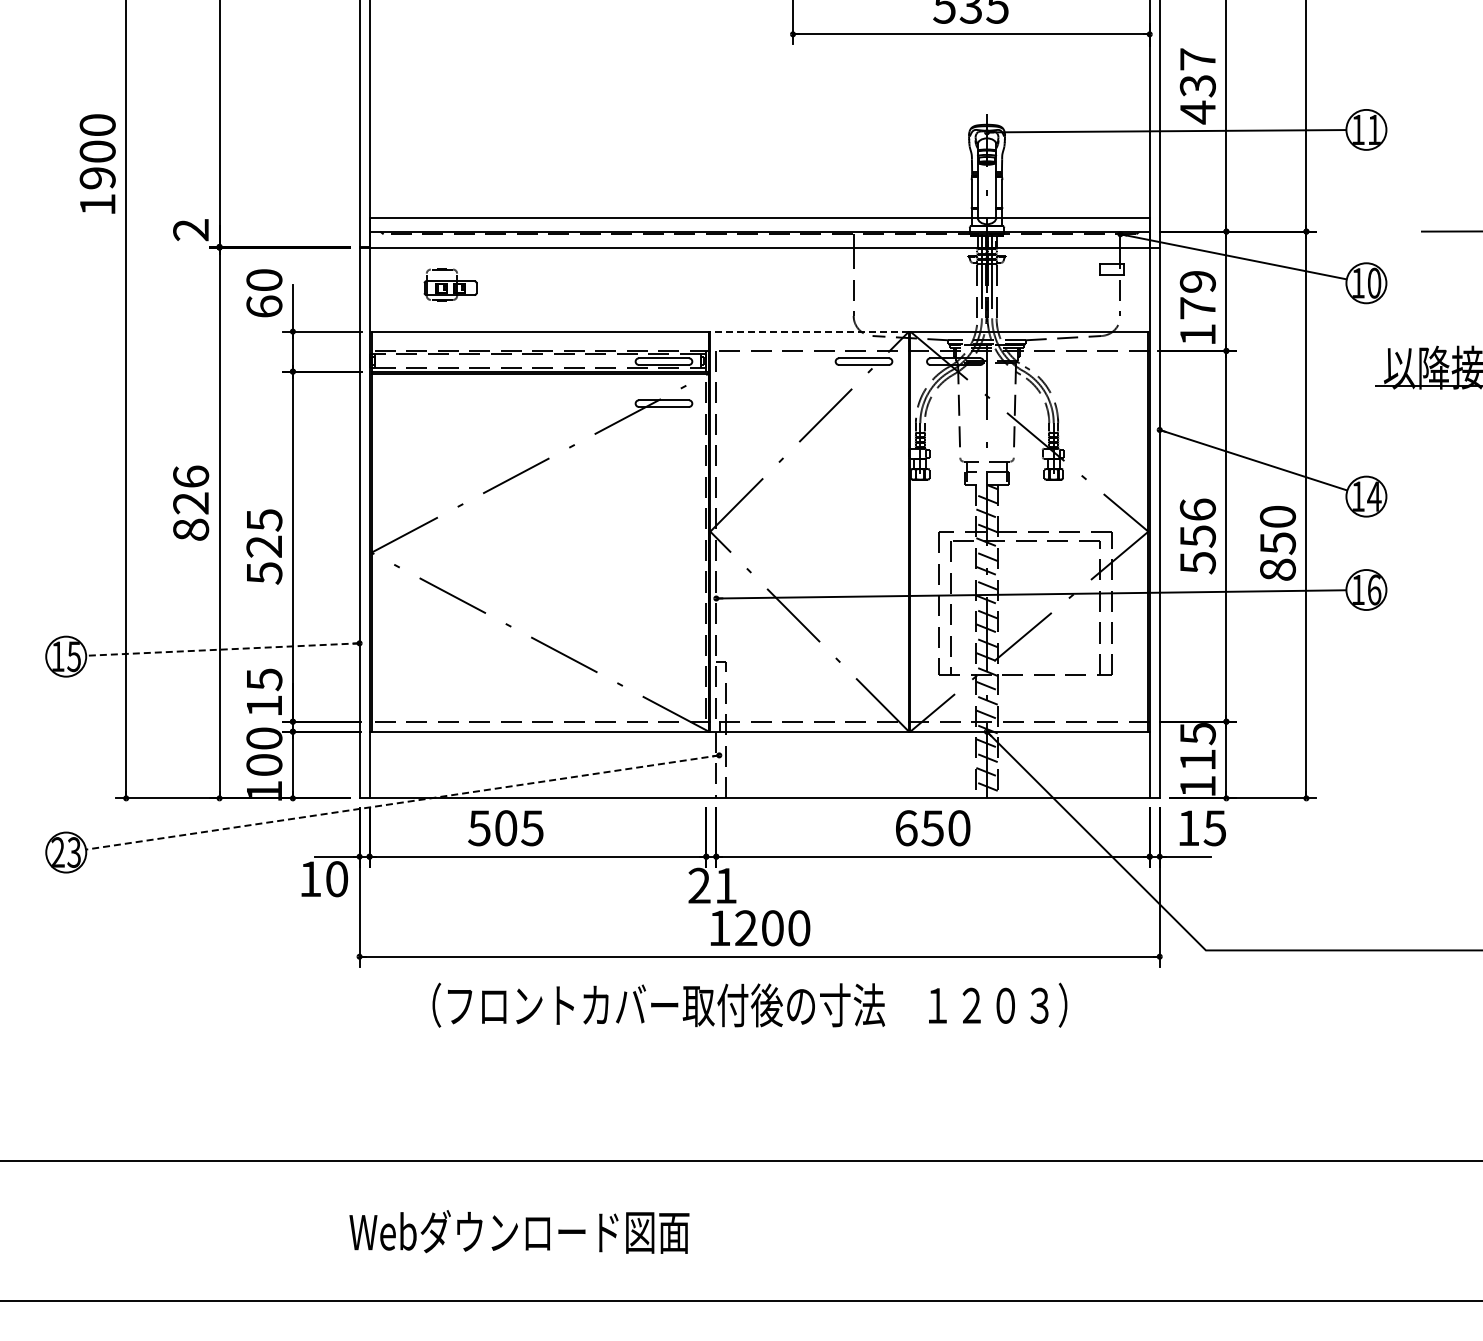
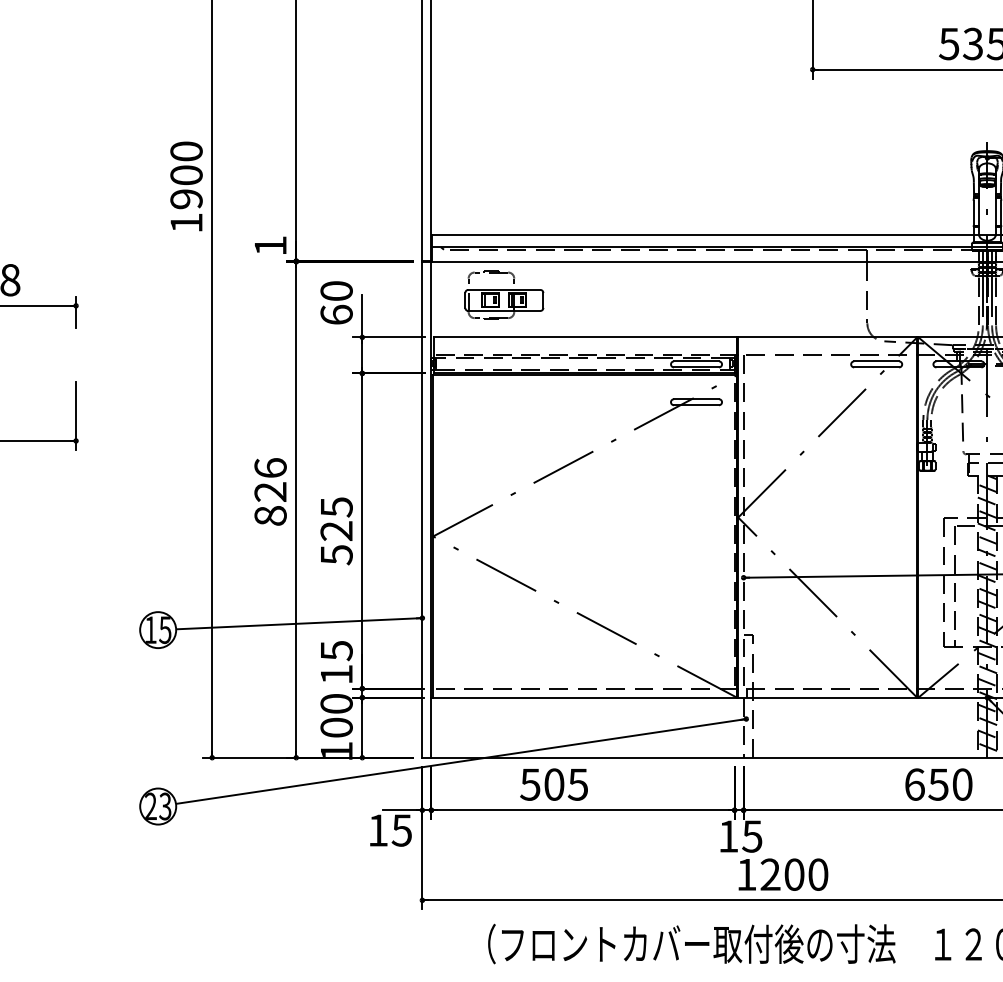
text: (190, 230) -> (270, 246), 2 -> 1
part: (450, 284) -> (504, 294), size x1.67
line: (809, 331) -> (827, 337), dashed -> solid
line: (222, 649) -> (298, 623), dashed -> solid
line: (402, 802) -> (461, 761), dashed -> solid
text: (336, 879) -> (401, 830), 10 -> 15
text: (712, 885) -> (740, 836), 21 -> 15

